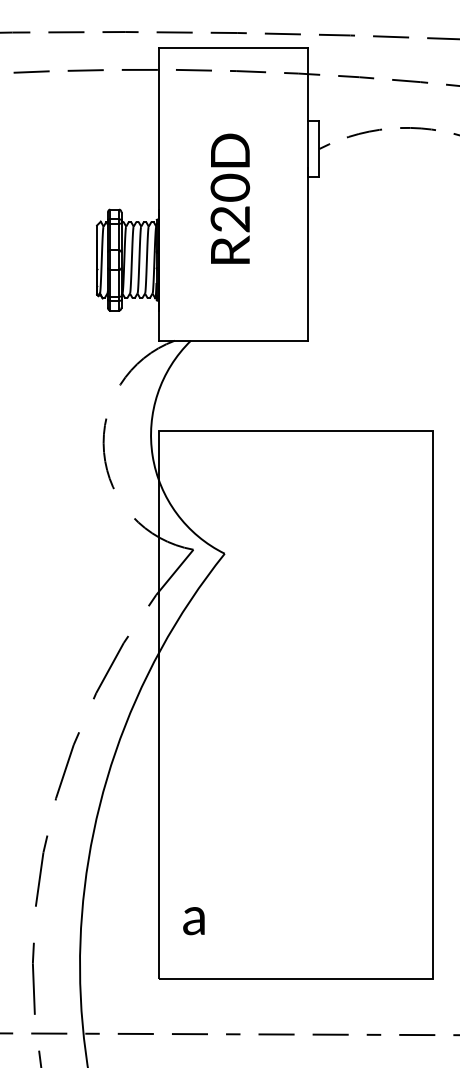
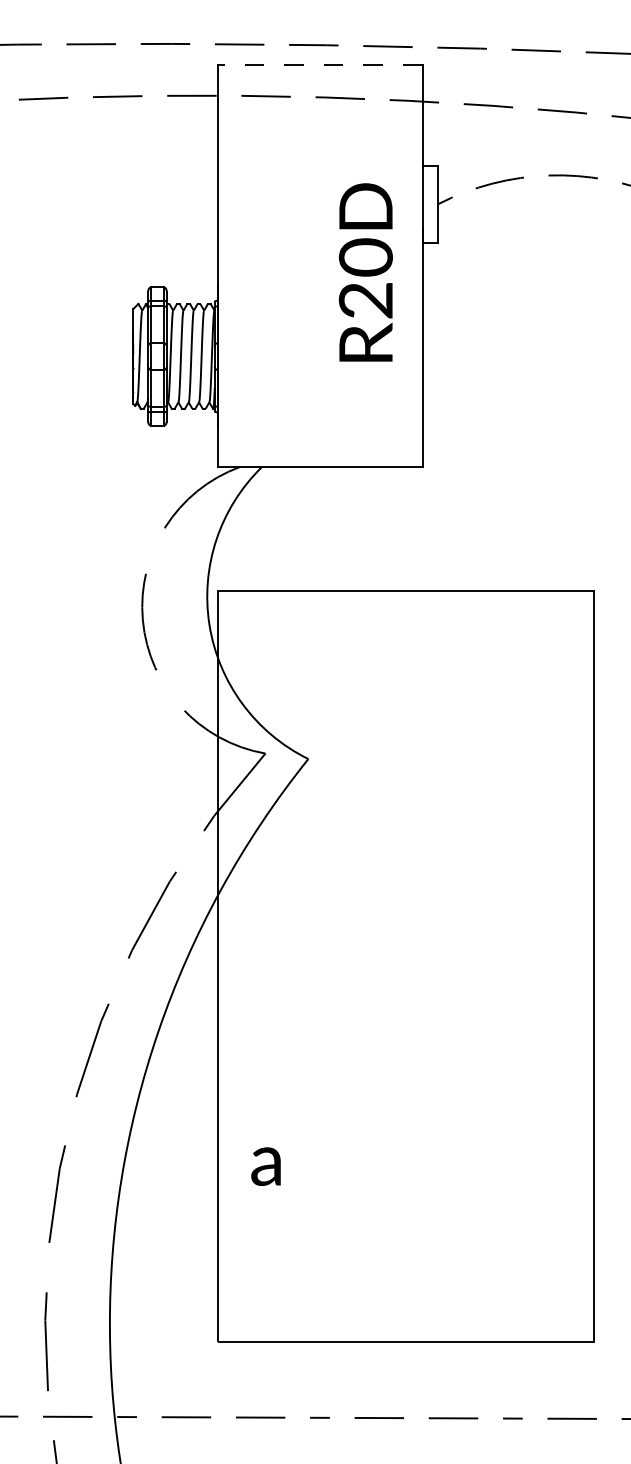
line: (232, 47) -> (319, 65), solid -> dashed
text: (230, 198) -> (365, 272), moved
text: (193, 920) -> (265, 1166), moved

